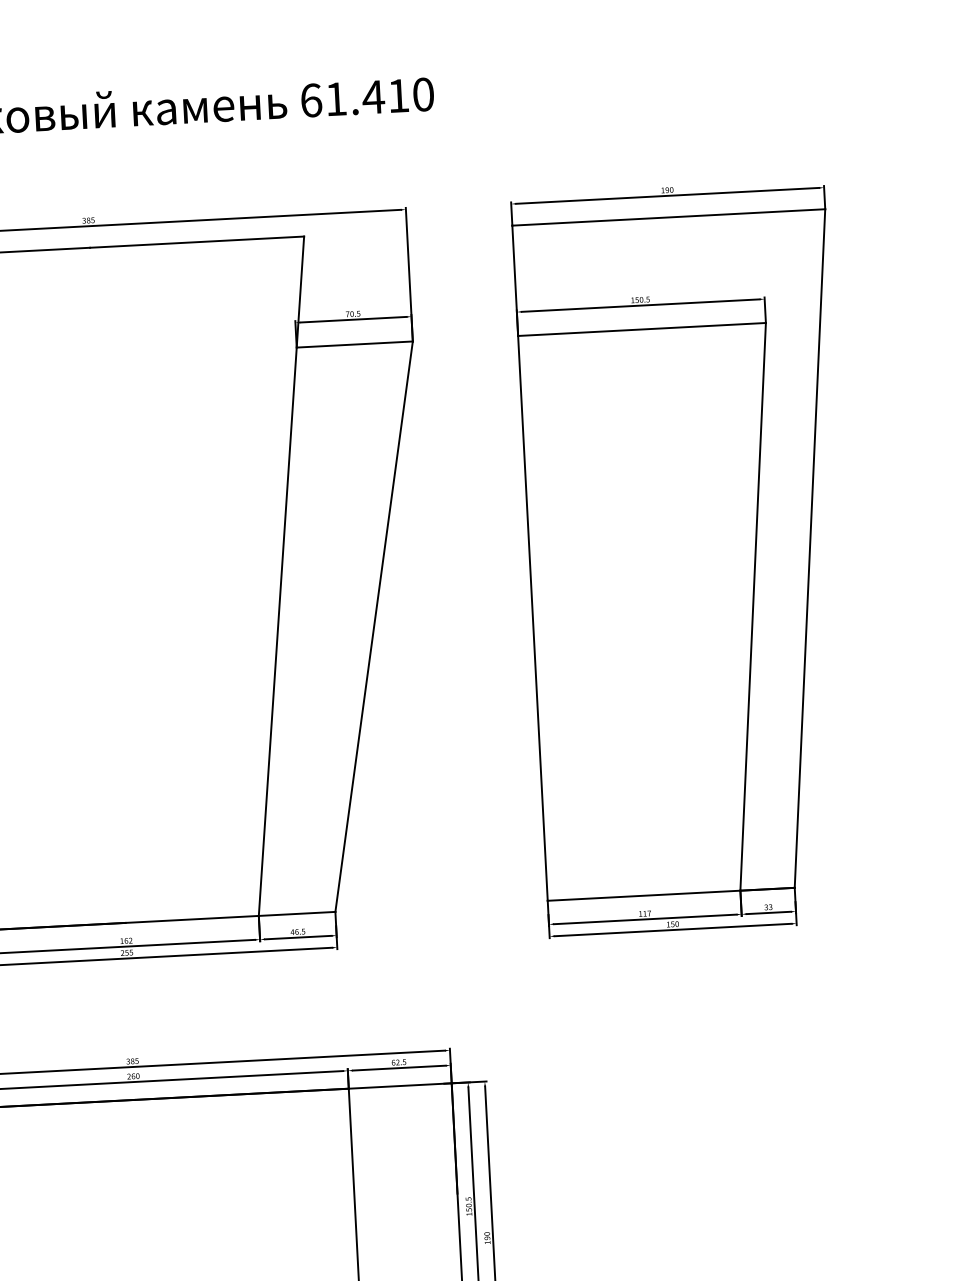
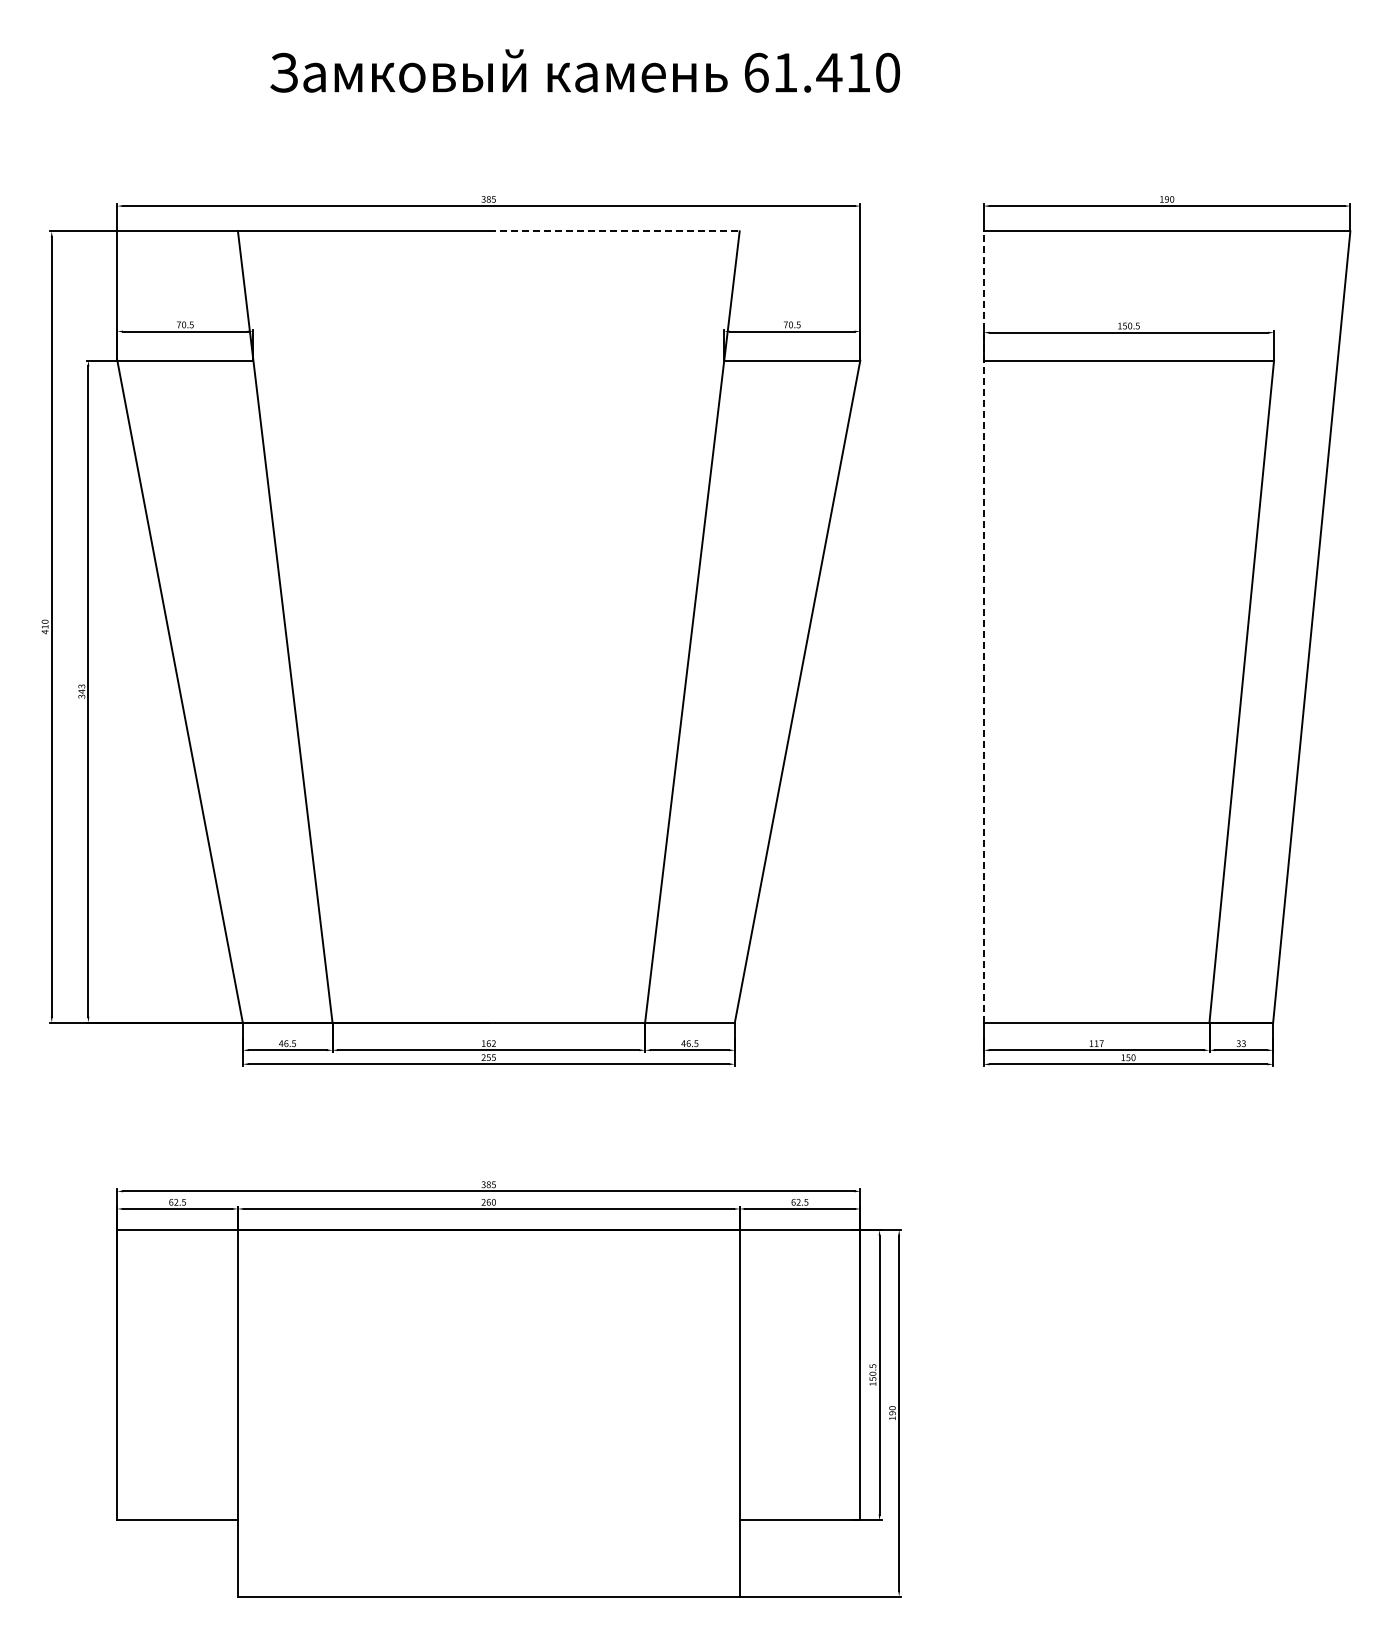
line: (197, 242) -> (614, 231), solid -> dashed
line: (529, 562) -> (983, 626), solid -> dashed

